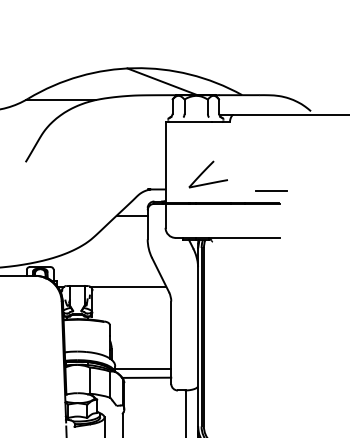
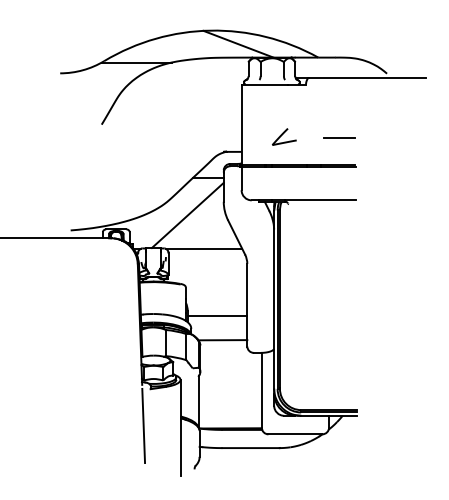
part: (208, 174) -> (284, 136), size x0.62
line: (271, 190) -> (339, 137), moved
line: (111, 252) -> (187, 214), added
line: (141, 369) -> (217, 316), moved

